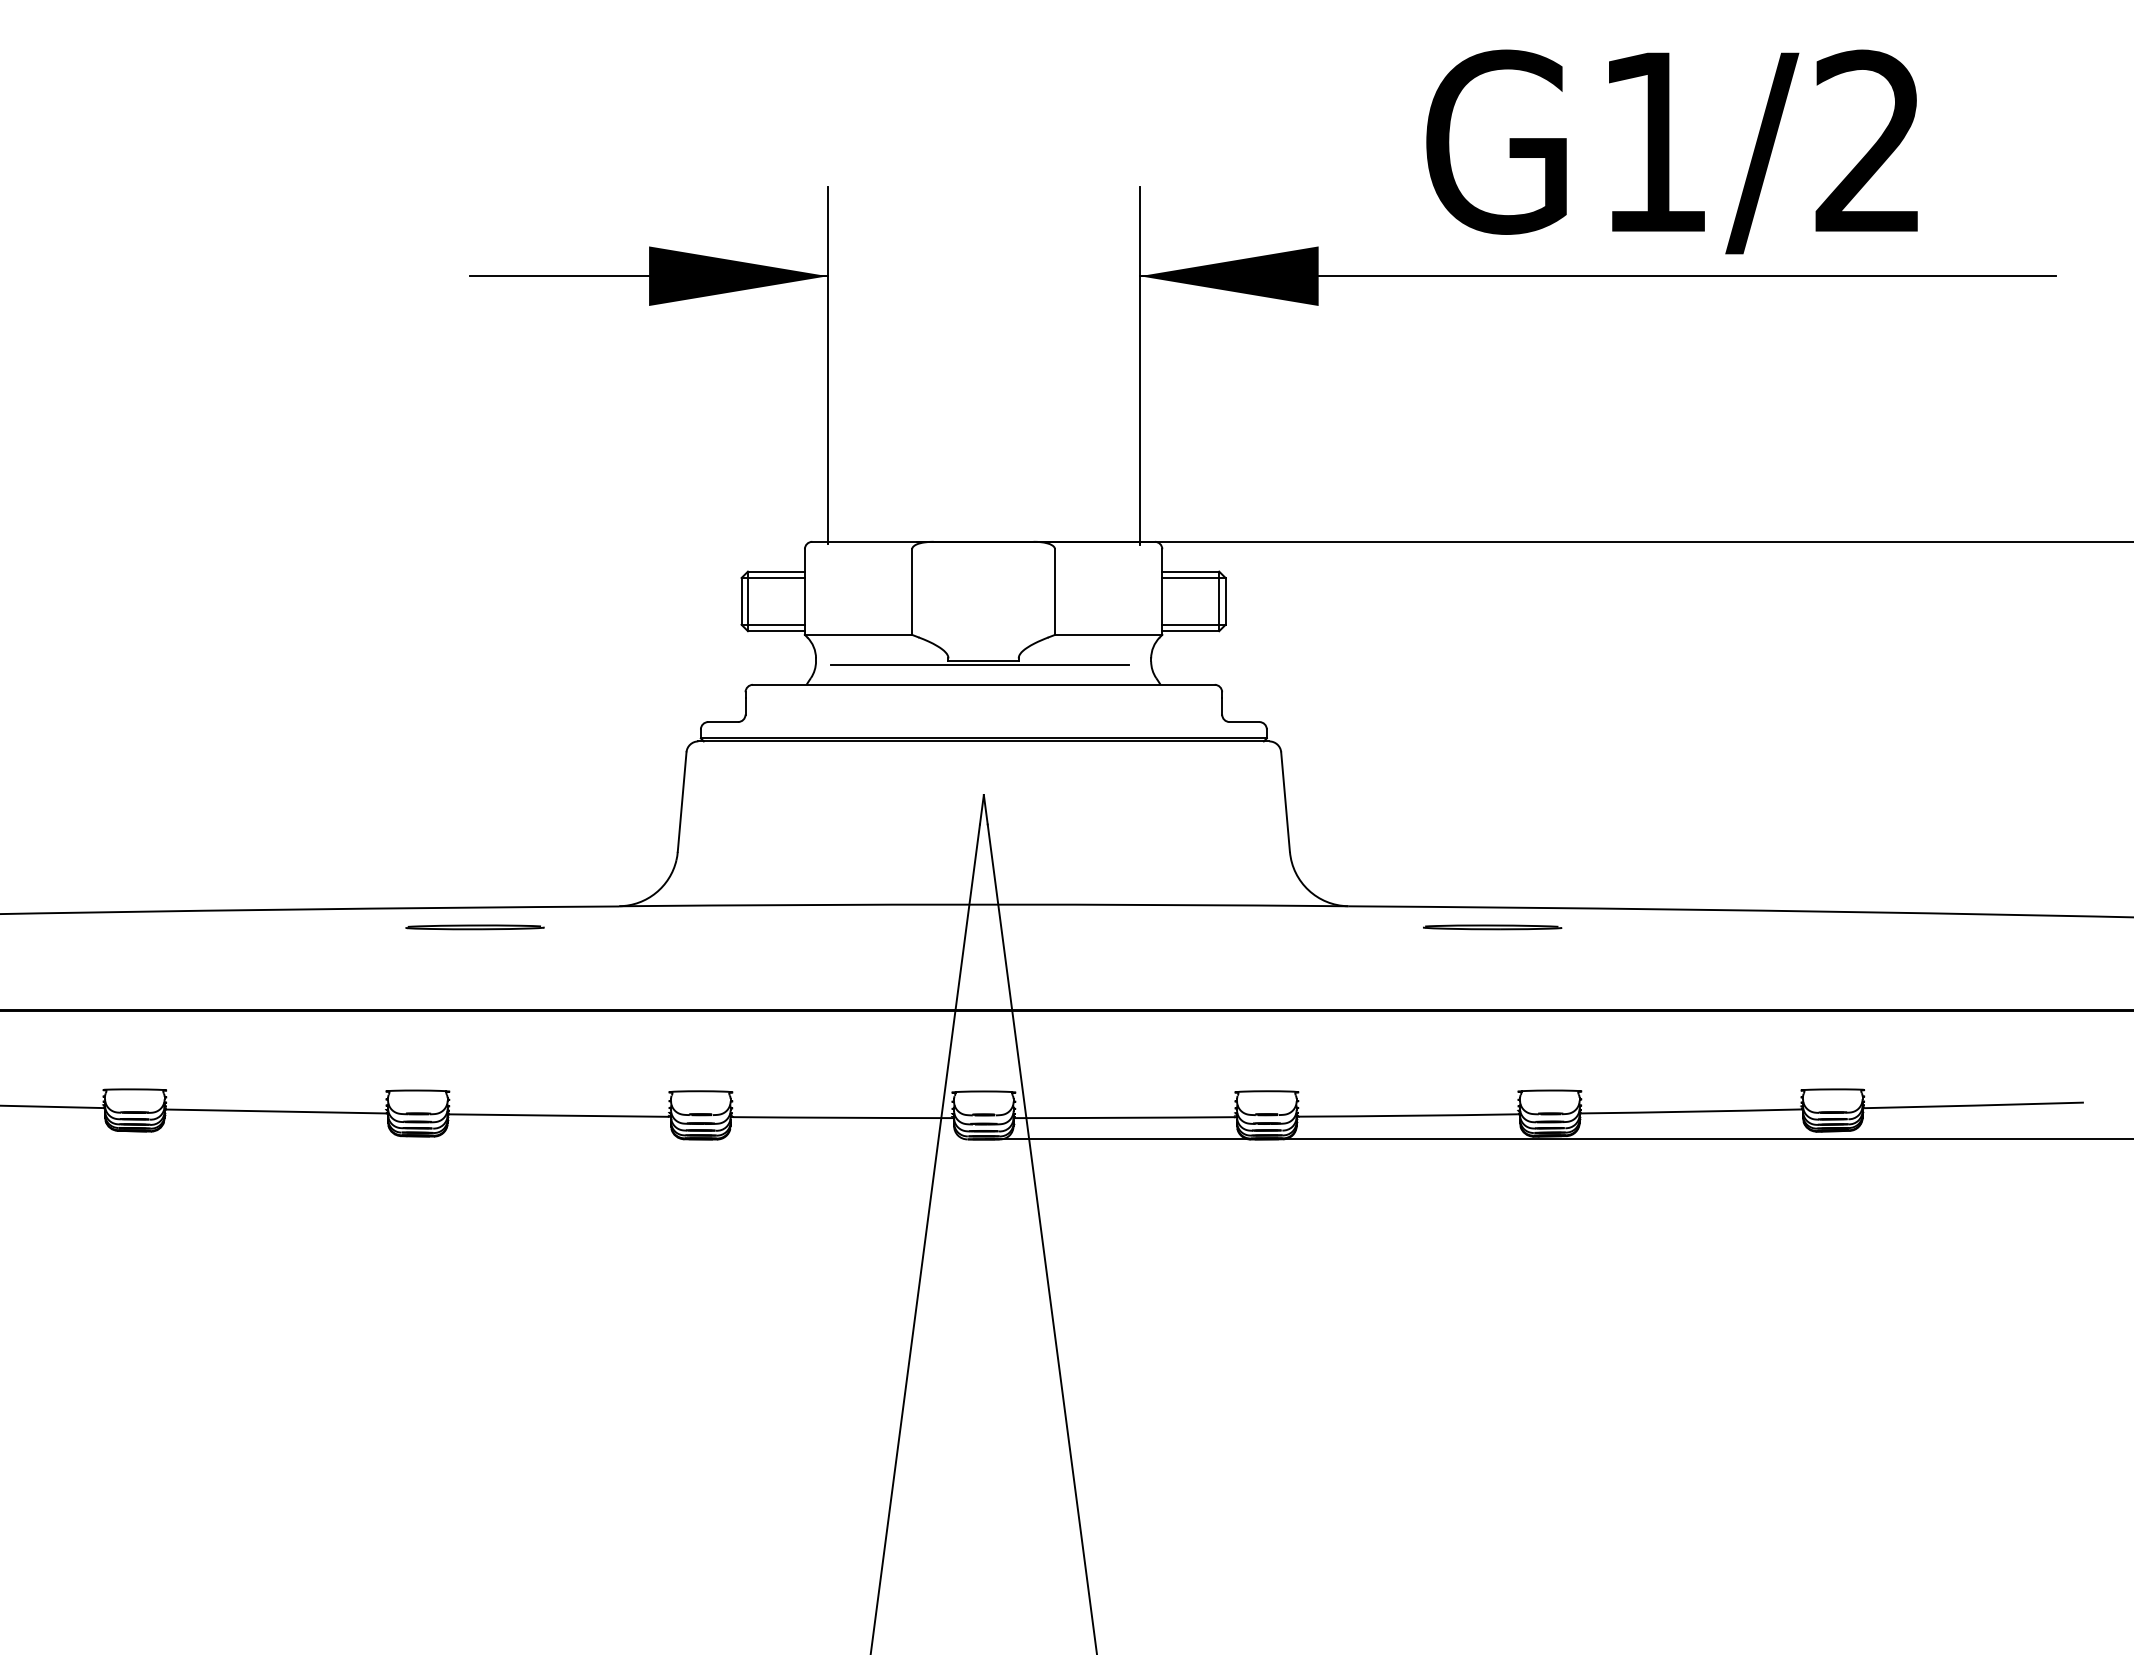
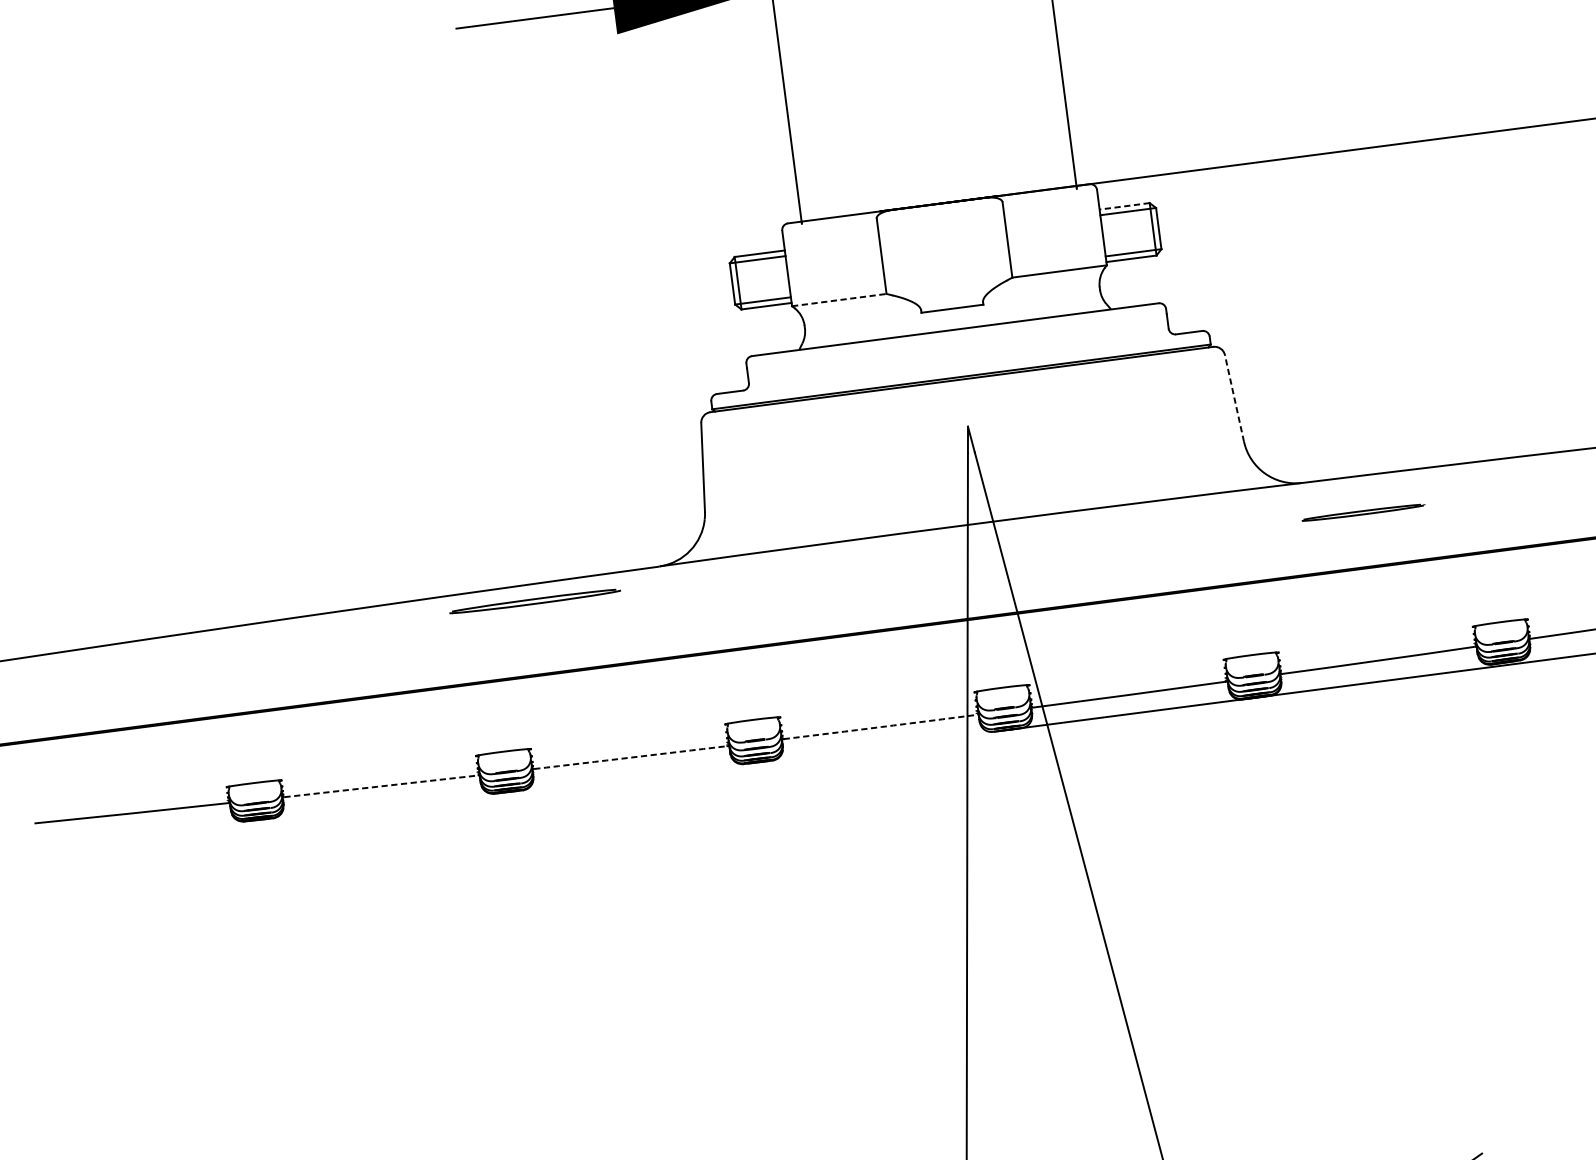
line: (1190, 571) -> (1124, 206), solid -> dashed
line: (858, 634) -> (839, 299), solid -> dashed
line: (979, 664) -> (949, 312), removed
line: (1285, 802) -> (1234, 398), solid -> dashed
part: (474, 927) -> (534, 601), size x1.4
part: (1492, 927) -> (1363, 512), moved
line: (276, 1111) -> (381, 786), solid -> dashed
arc: (559, 1115) -> (630, 757), solid -> dashed
arc: (843, 1117) -> (881, 726), solid -> dashed

